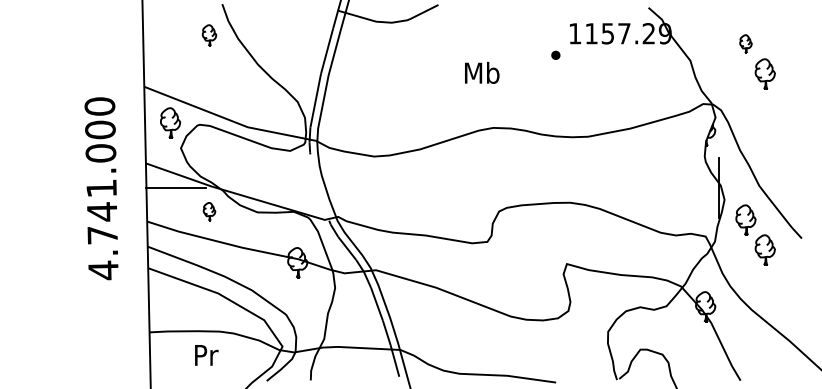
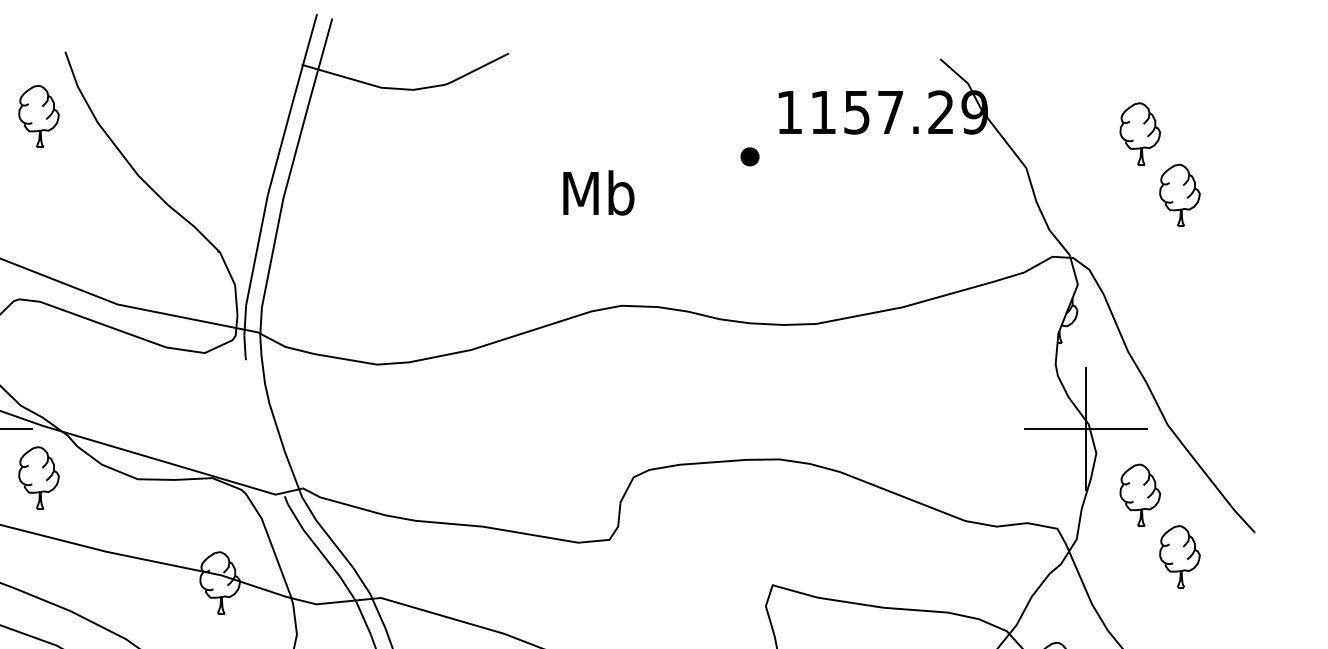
part: (209, 35) -> (38, 116), size x1.43
part: (745, 43) -> (1139, 132), size x1.67
line: (719, 188) -> (1085, 430), added
part: (209, 211) -> (38, 477), size x1.67

